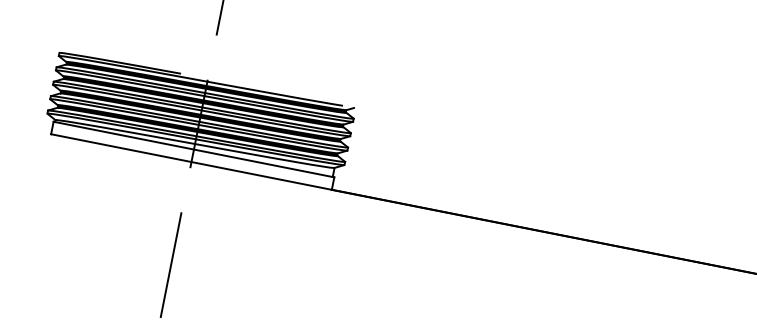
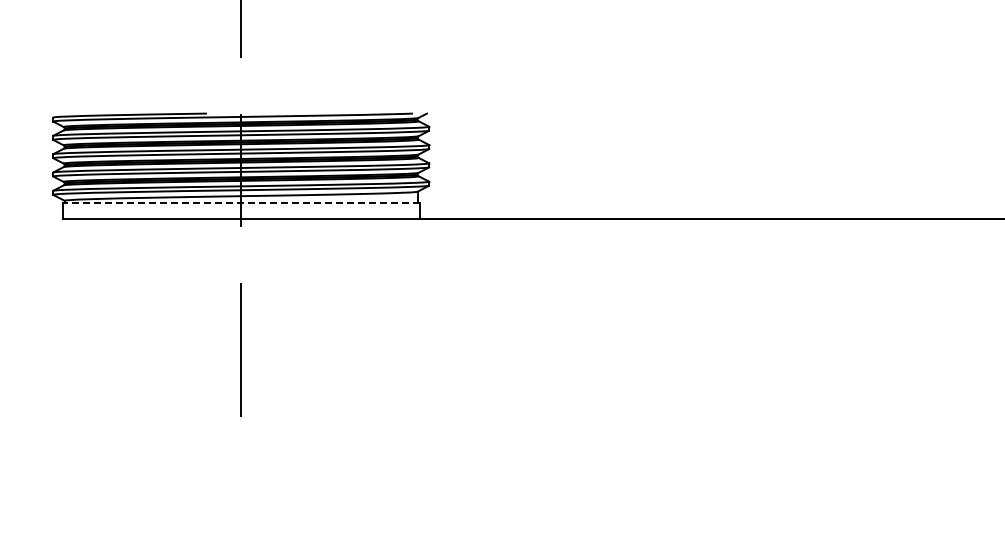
line: (193, 149) -> (240, 203), solid -> dashed

